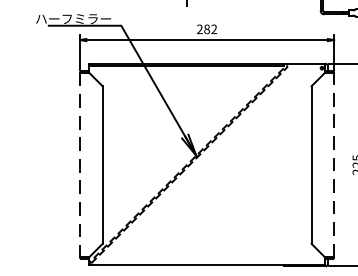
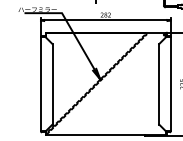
line: (333, 163) -> (170, 83), dashed -> solid
line: (81, 165) -> (41, 84), dashed -> solid

